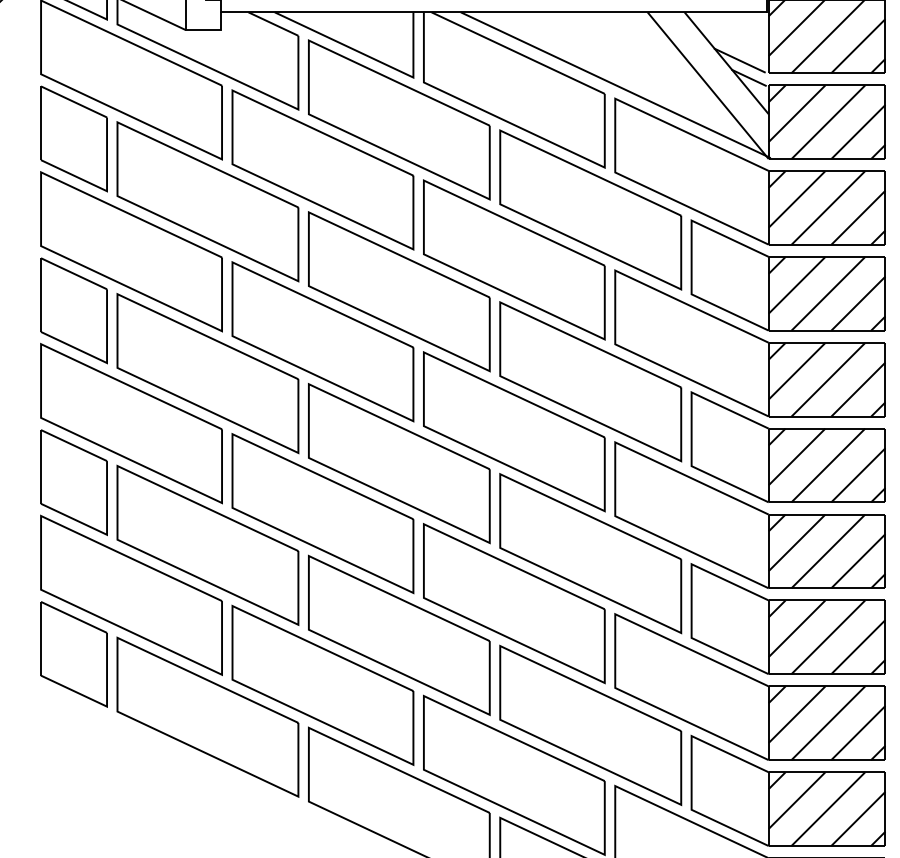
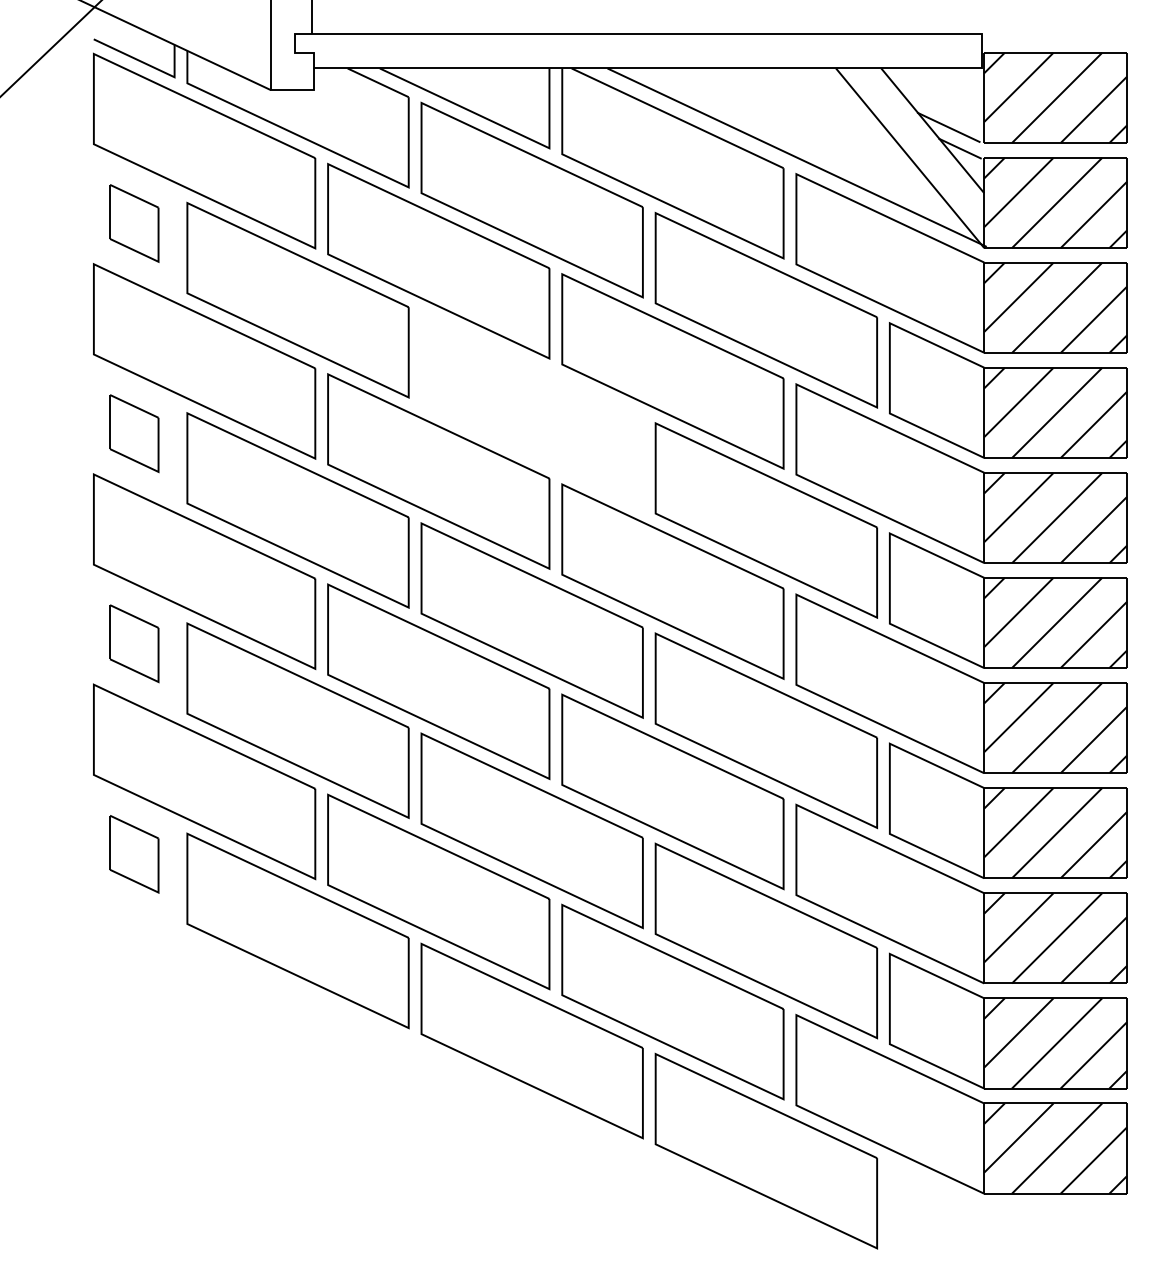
part: (74, 139) -> (134, 223), size x0.6
part: (398, 291) -> (531, 410), removed
part: (74, 310) -> (134, 433), size x0.6
part: (74, 482) -> (134, 643), size x0.6
part: (74, 654) -> (134, 854), size x0.6

